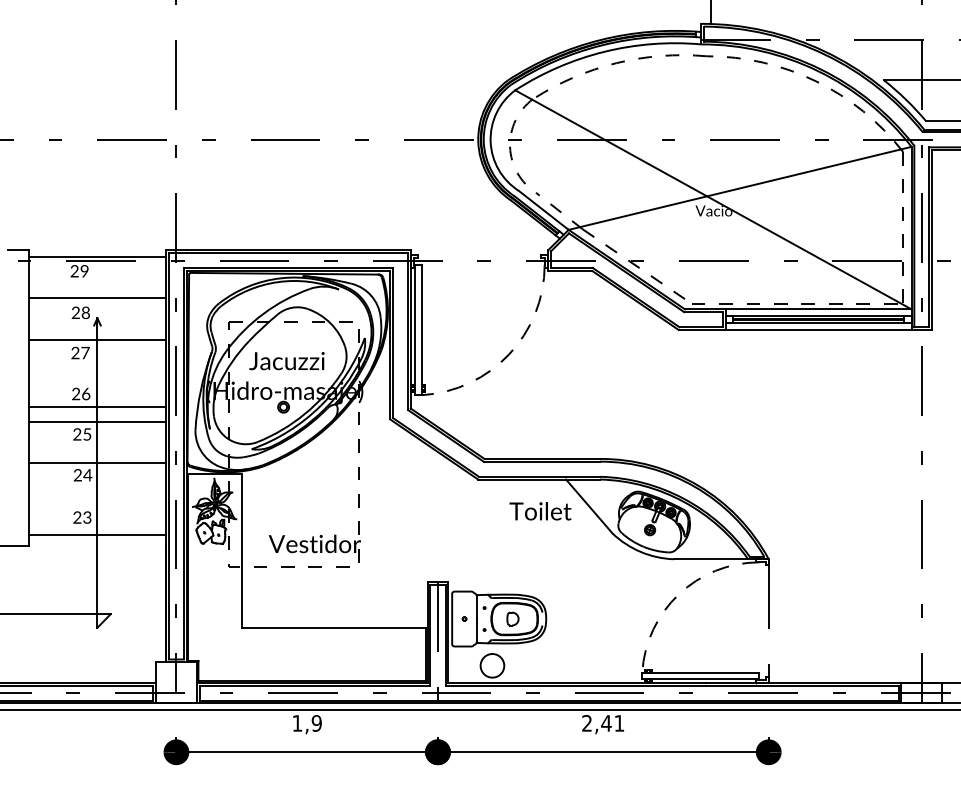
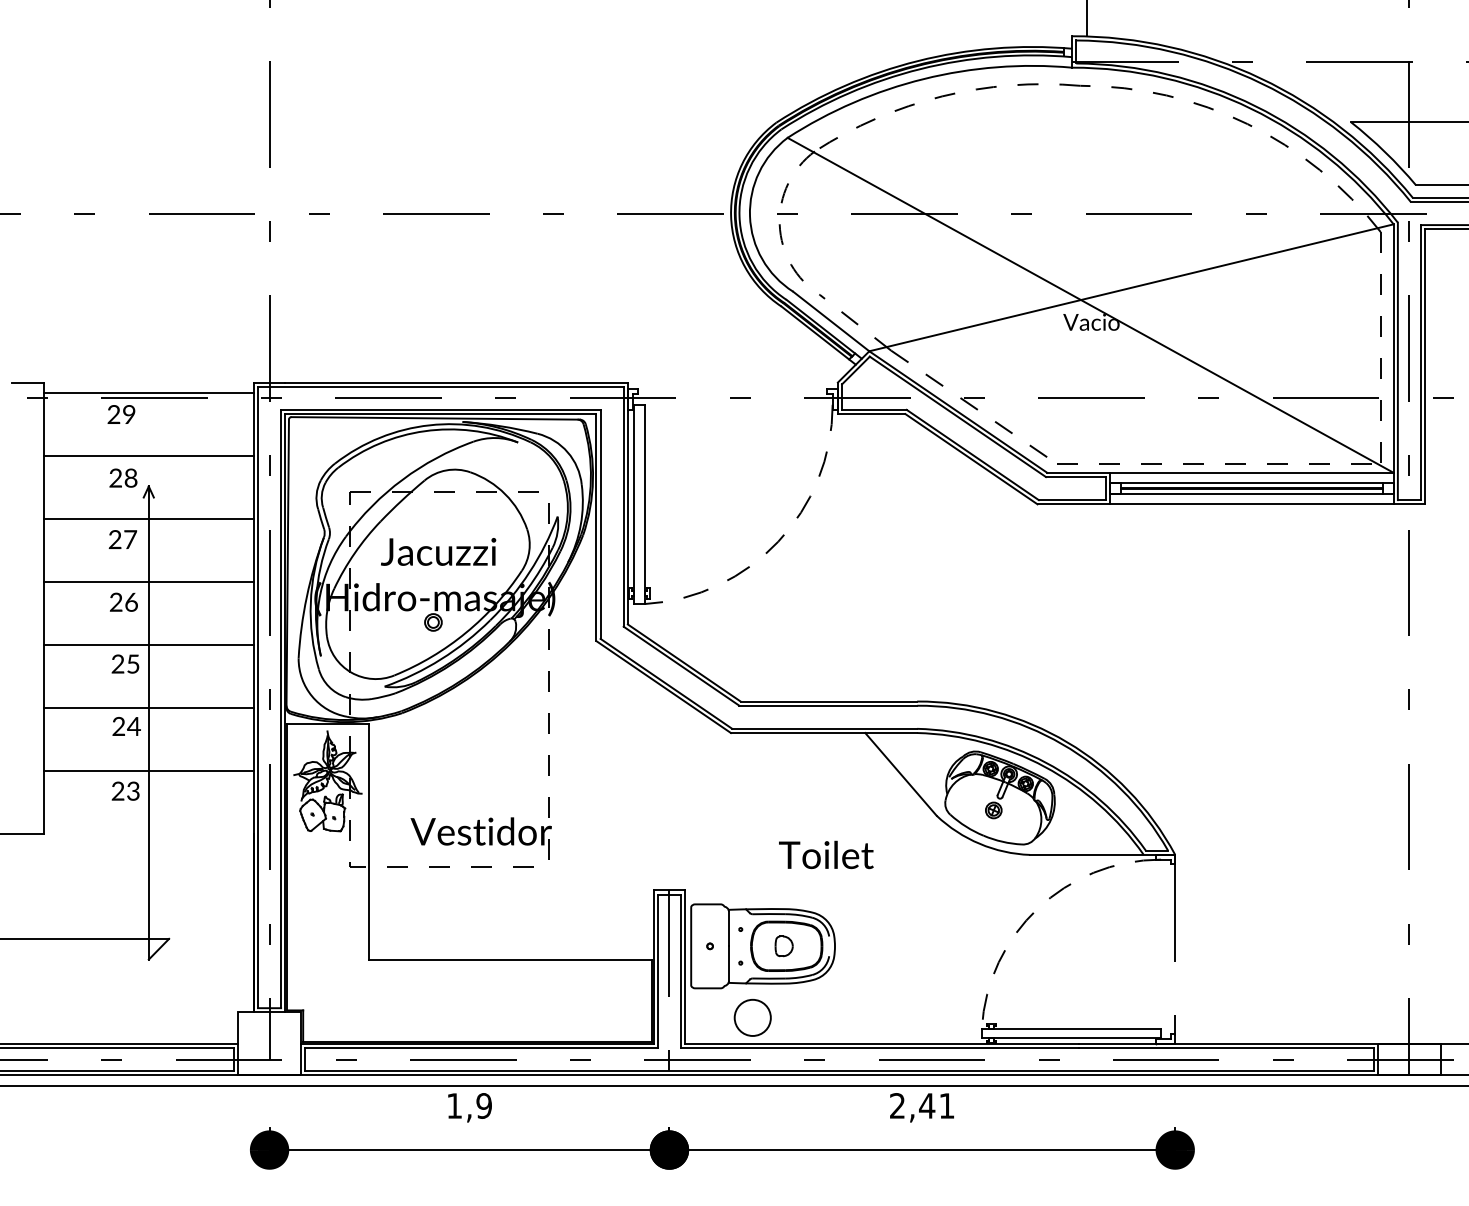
line: (97, 406) -> (148, 581), moved
text: (540, 511) -> (826, 855), moved
line: (97, 535) -> (148, 771), moved

